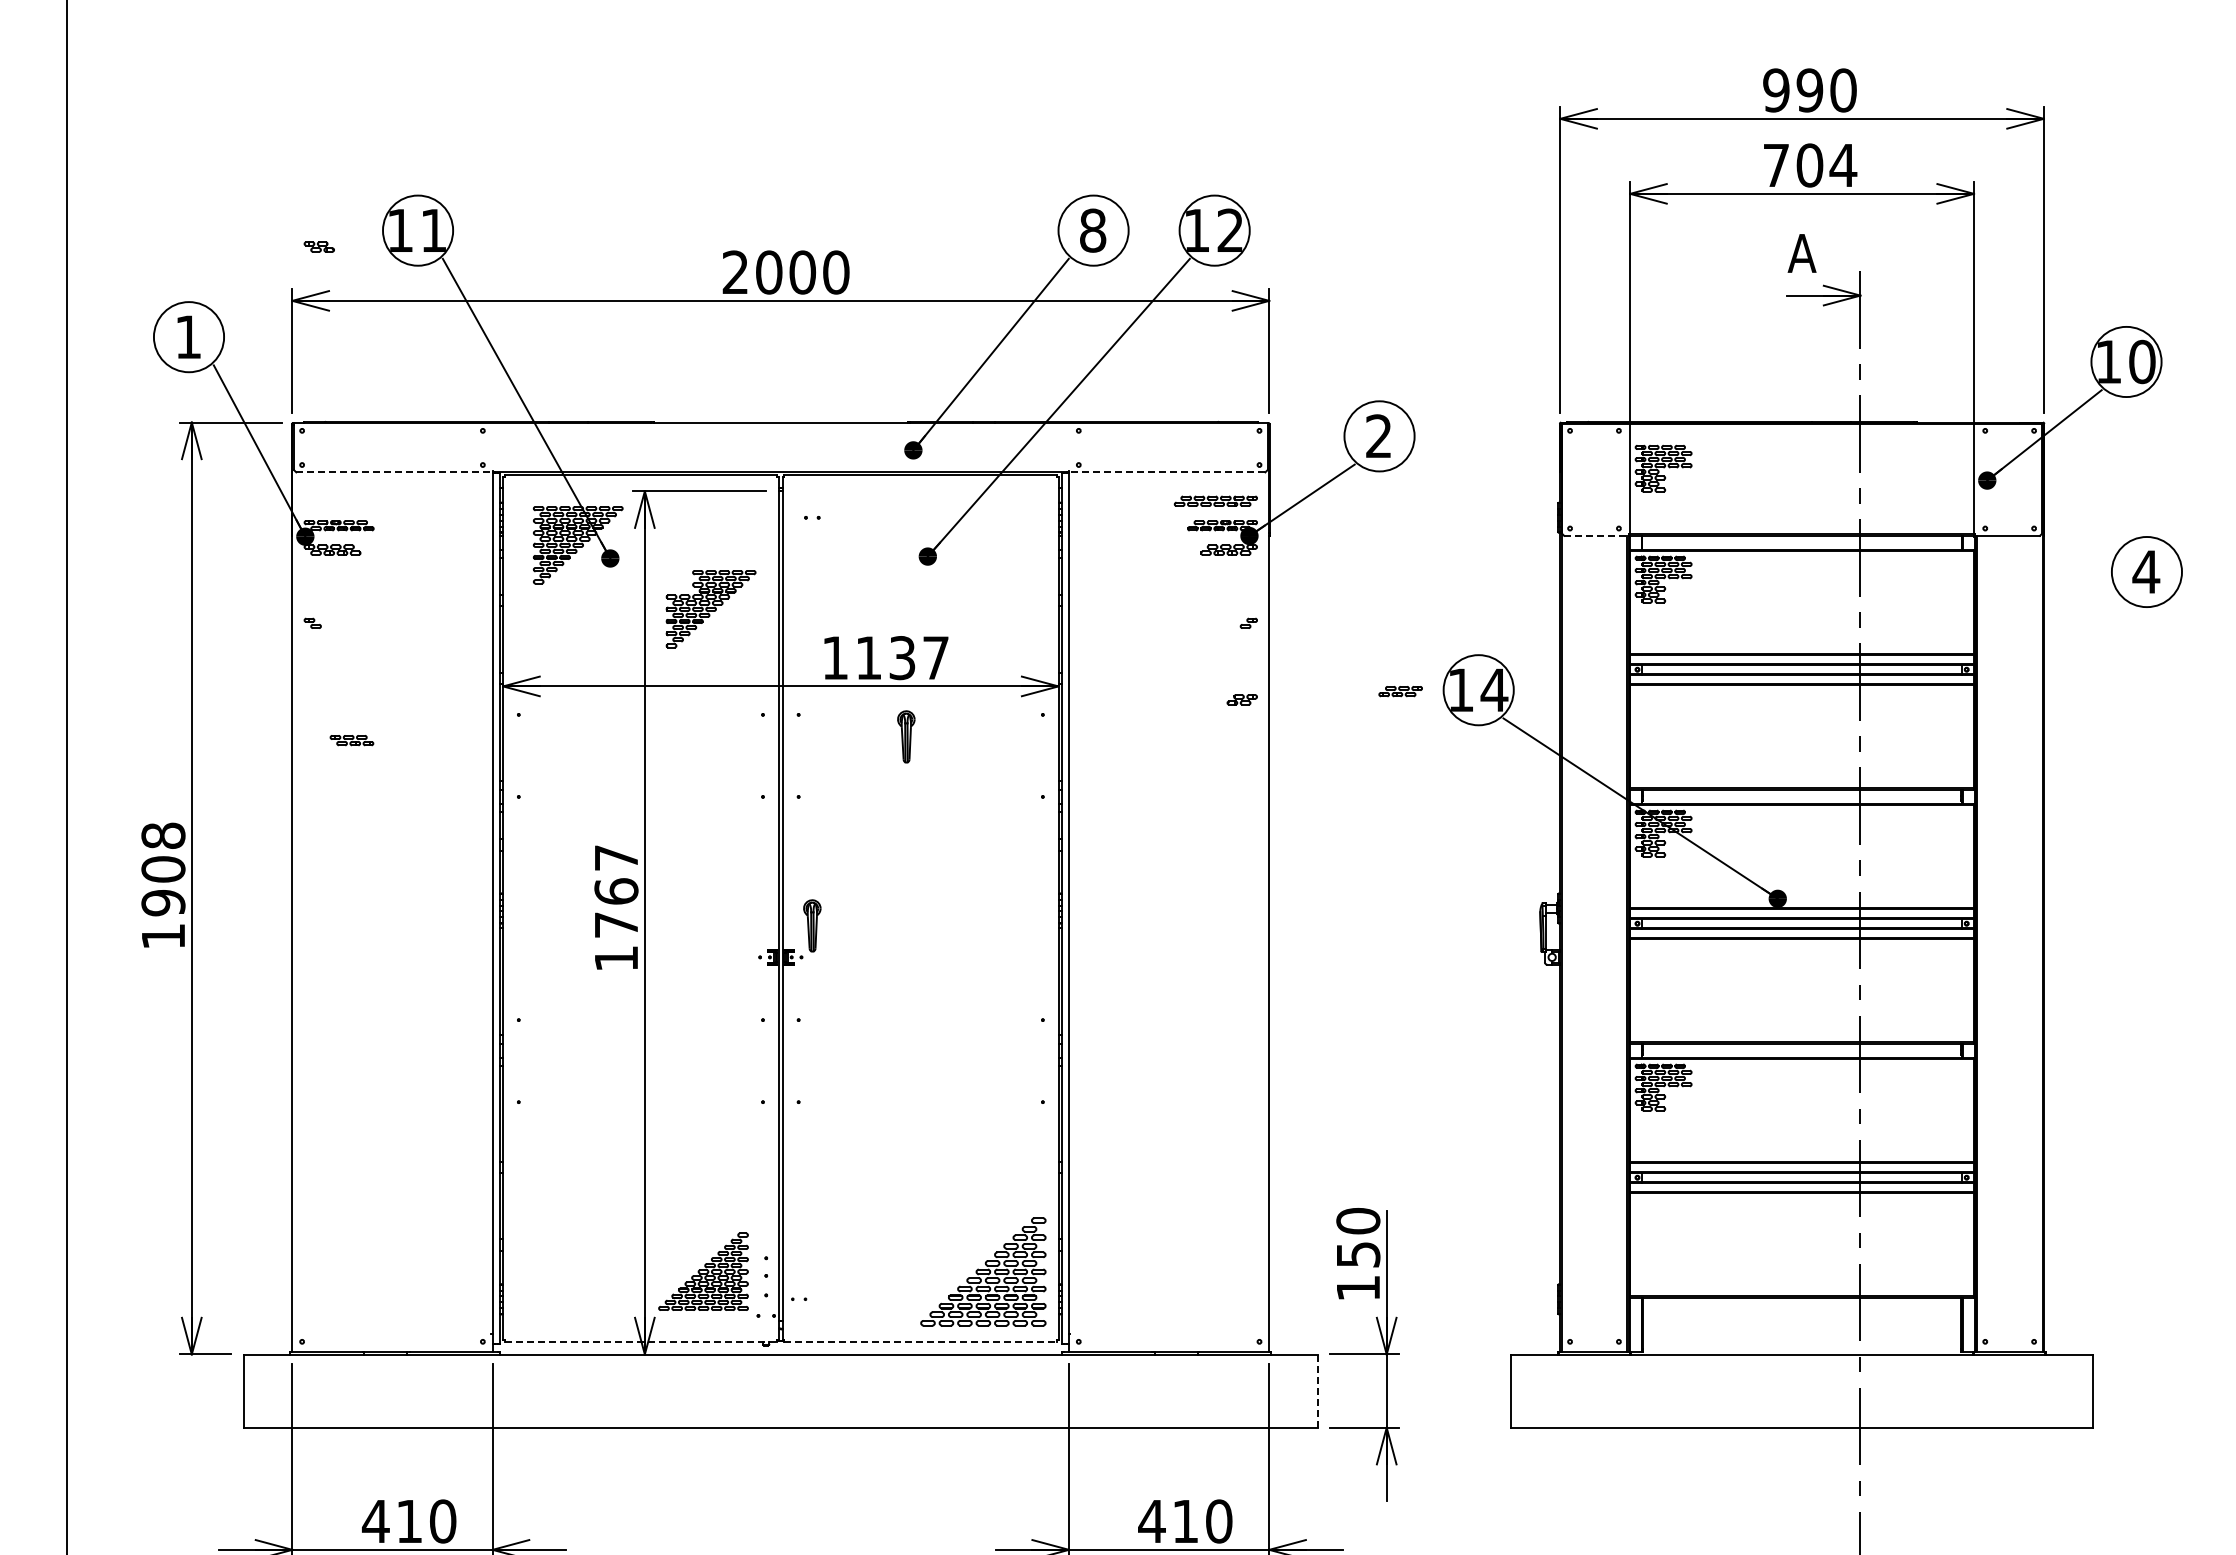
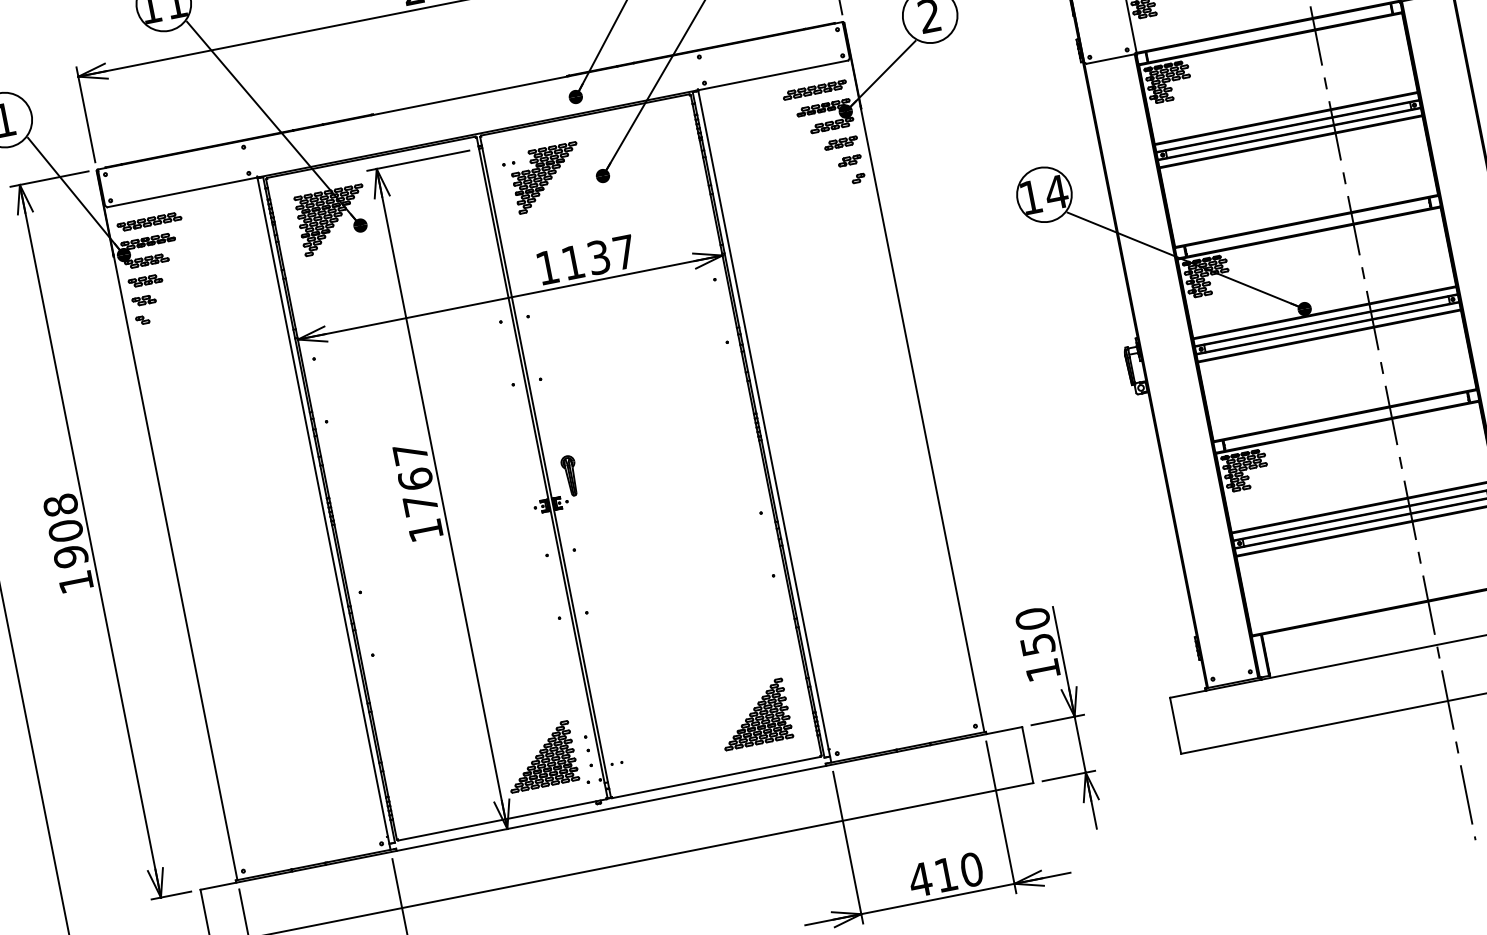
part: (318, 246) -> (143, 300), moved
line: (394, 472) -> (182, 192), dashed -> solid
line: (1166, 472) -> (772, 75), dashed -> solid
part: (345, 500) -> (149, 221), added
line: (1597, 535) -> (1111, 58), dashed -> solid
part: (710, 609) -> (547, 178), moved
part: (1400, 691) -> (840, 143), moved
part: (1241, 699) -> (849, 160), moved
part: (906, 736) -> (613, 316), removed
part: (351, 740) -> (145, 280), moved
part: (983, 1271) -> (753, 714), size x0.71
line: (641, 1341) -> (502, 819), dashed -> solid
line: (921, 1341) -> (716, 777), dashed -> solid
line: (1318, 1391) -> (1028, 755), dashed -> solid

